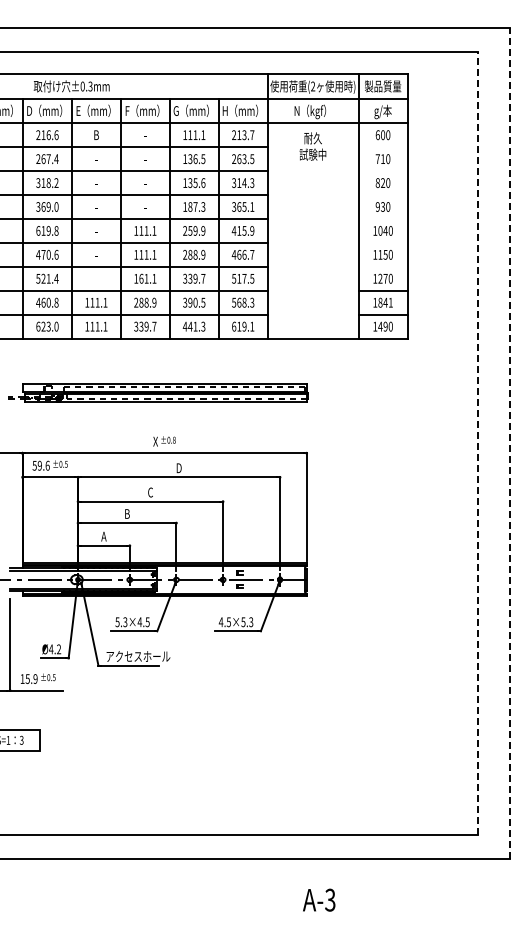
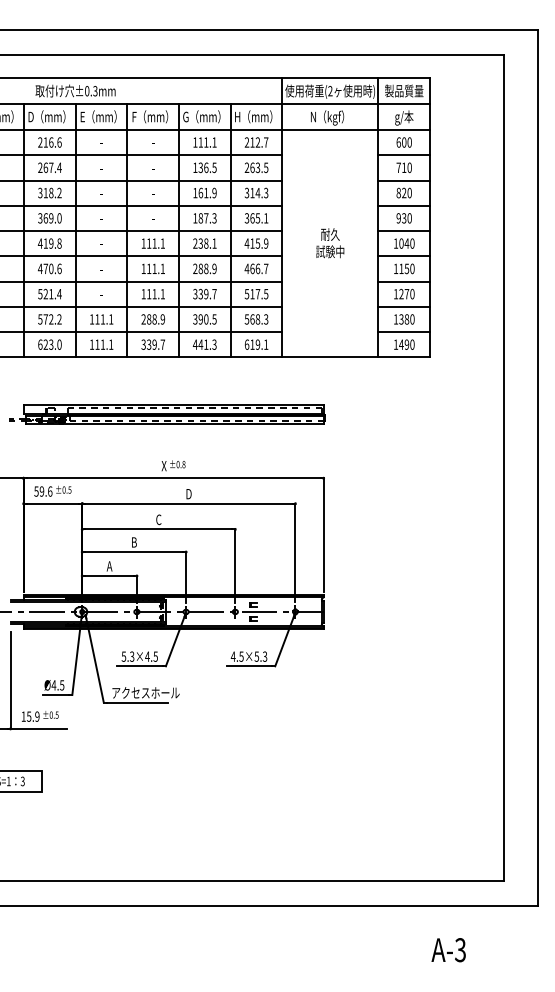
text: (96, 134) -> (101, 141), B -> -
text: (244, 135) -> (257, 142), 213.7 -> 212.7
text: (312, 146) -> (329, 243), moved
line: (382, 147) -> (403, 155), added
line: (382, 171) -> (403, 180), added
text: (196, 183) -> (207, 193), 135.6 -> 161.9
line: (382, 195) -> (403, 206), added
line: (382, 219) -> (403, 231), added
text: (38, 230) -> (40, 243), 619.8 -> 419.8
text: (196, 230) -> (207, 243), 259.9 -> 238.1
line: (382, 242) -> (403, 255), added
line: (382, 266) -> (403, 281), added
text: (141, 278) -> (149, 293), 161.1 -> 111.1
text: (47, 302) -> (49, 319), 460.8 -> 572.2
text: (385, 302) -> (406, 319), 1841 -> 1380
line: (510, 442) -> (538, 466), dashed -> solid
line: (477, 443) -> (503, 468), dashed -> solid
text: (59, 649) -> (62, 685), Ø4.2 -> Ø4.5
text: (319, 899) -> (449, 949), moved

